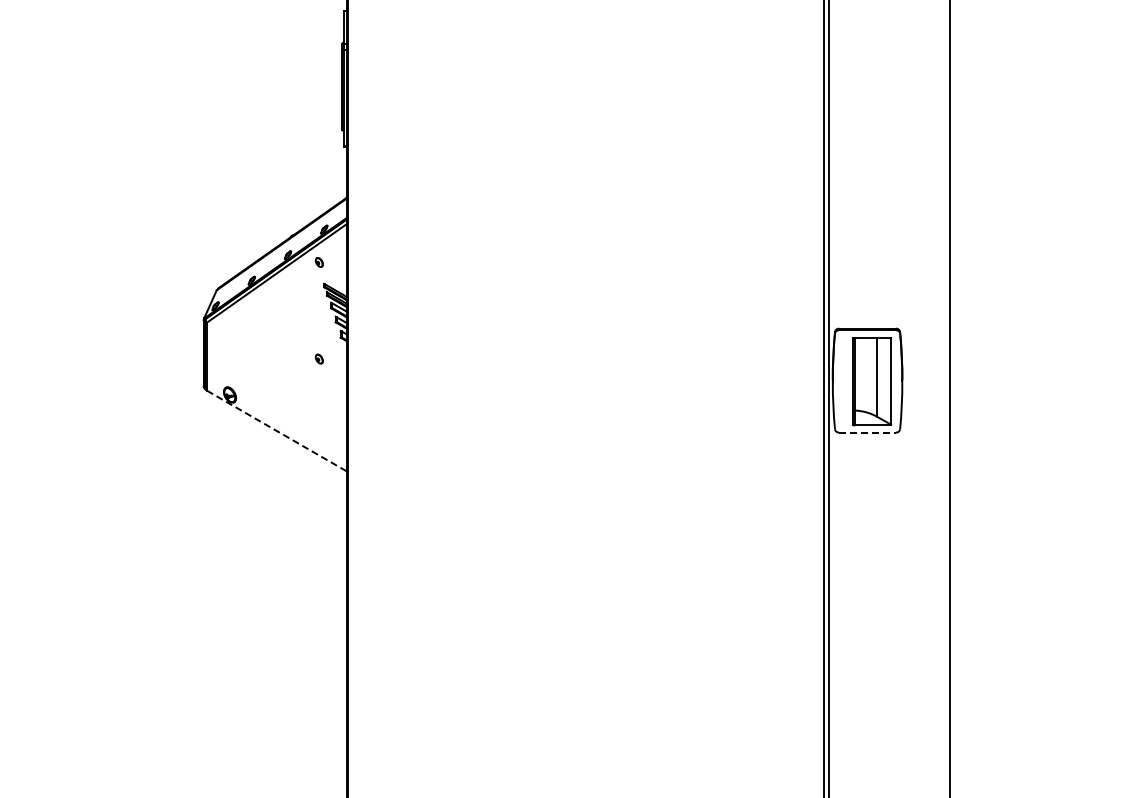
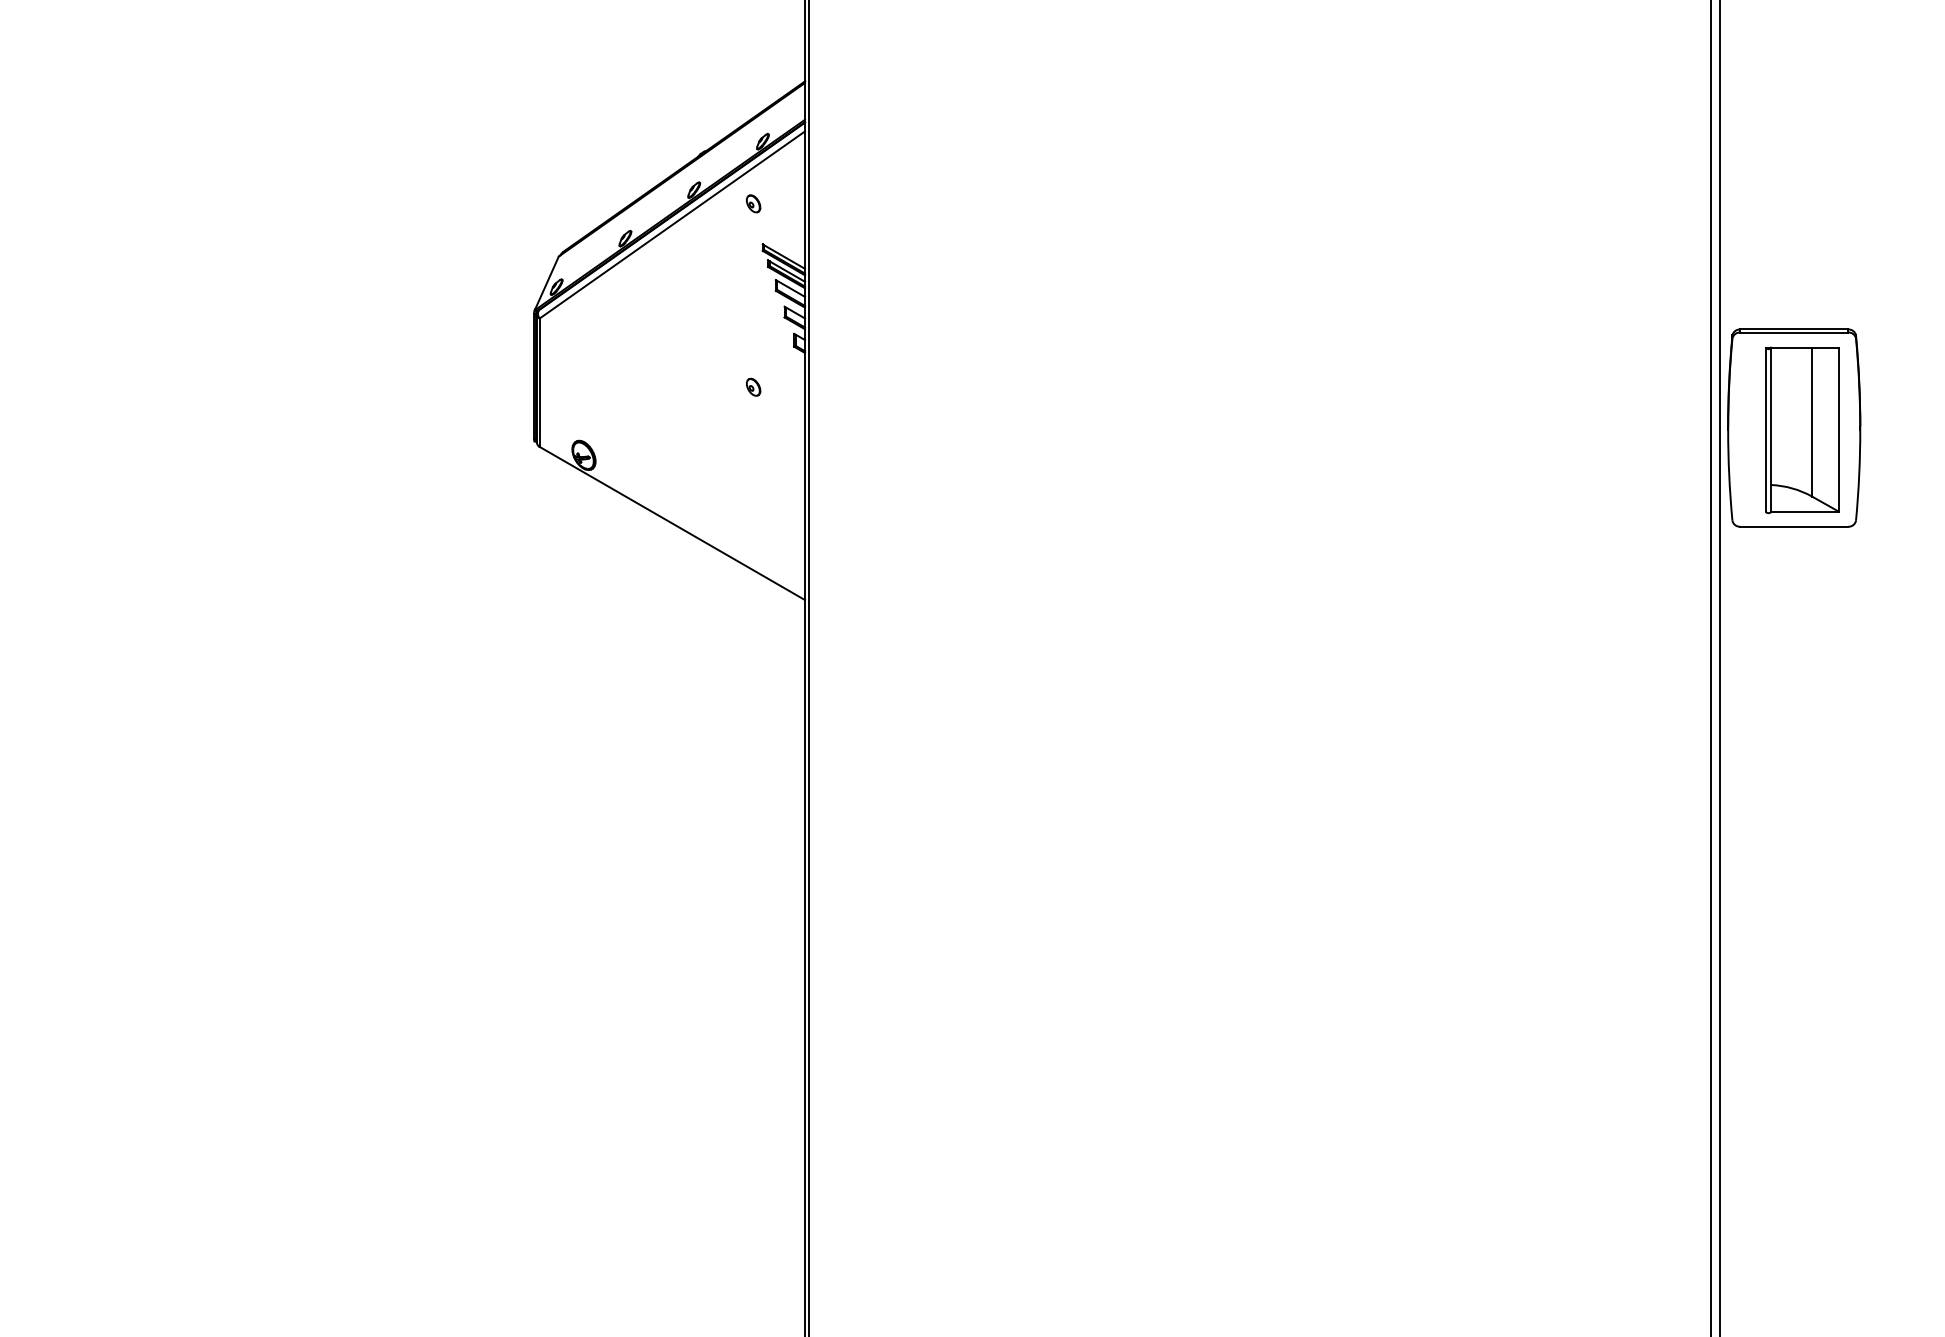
line: (276, 430) -> (672, 522), dashed -> solid
line: (868, 432) -> (1795, 526), dashed -> solid

